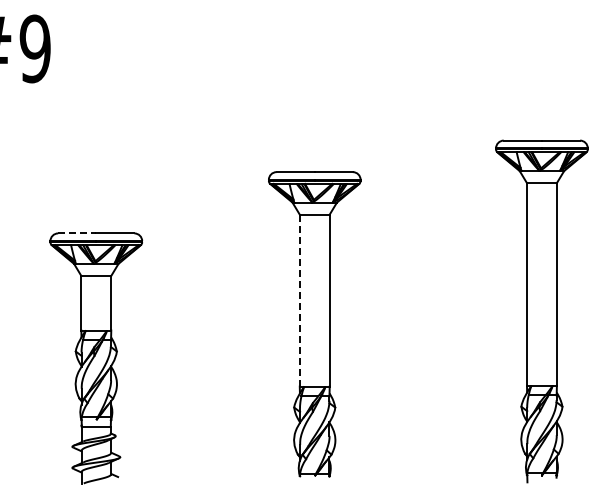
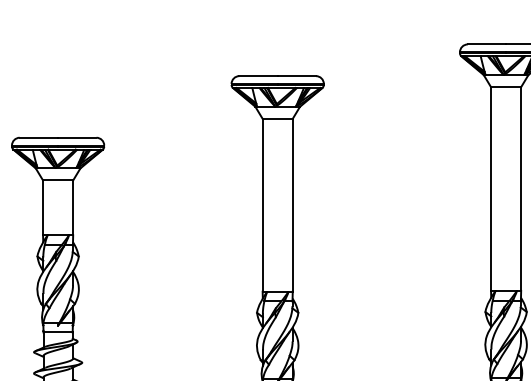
line: (77, 233) -> (39, 137), dashed -> solid
line: (299, 300) -> (262, 205), dashed -> solid

